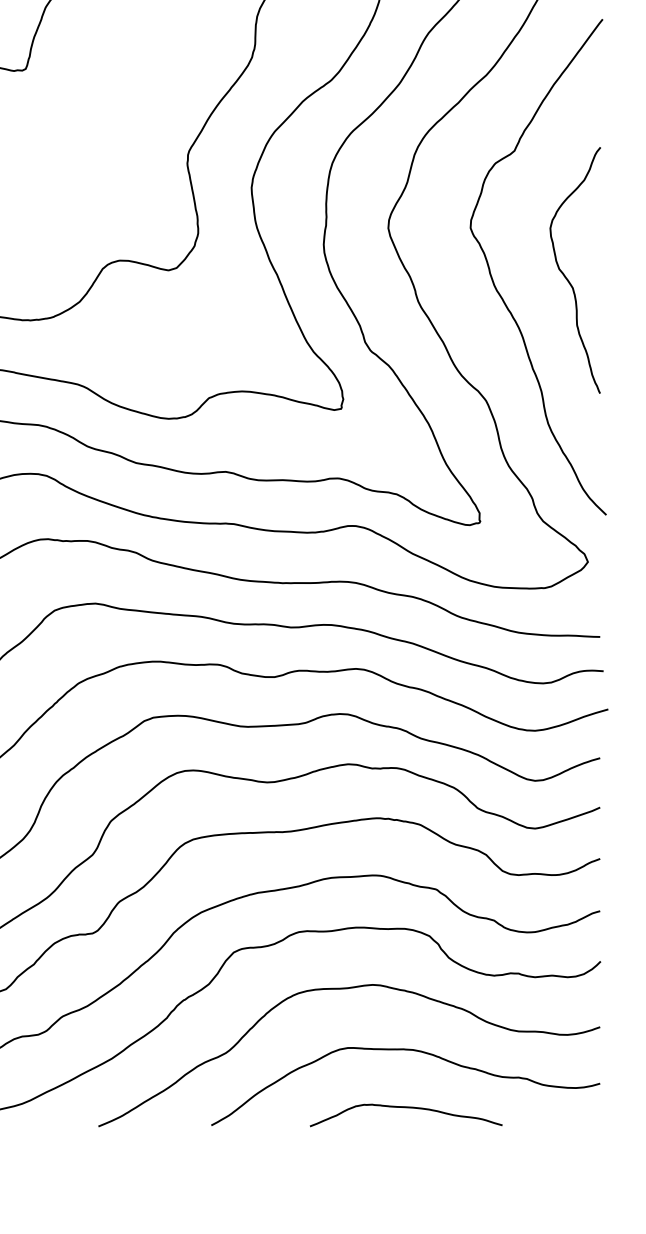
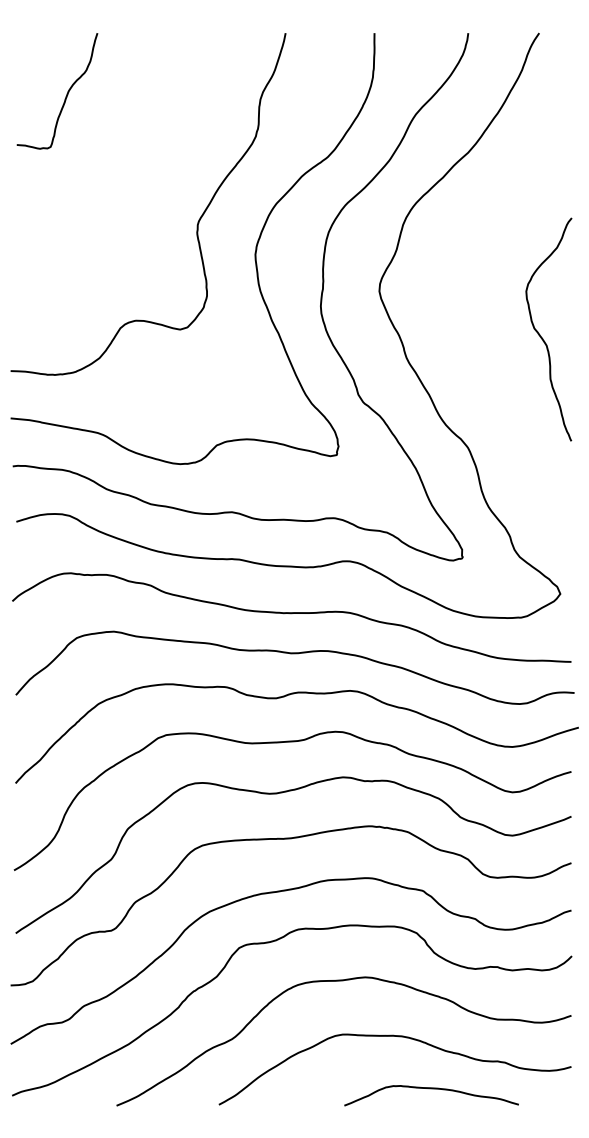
curve: (496, 286) -> (477, 344), removed
curve: (406, 1108) -> (431, 1089), moved

